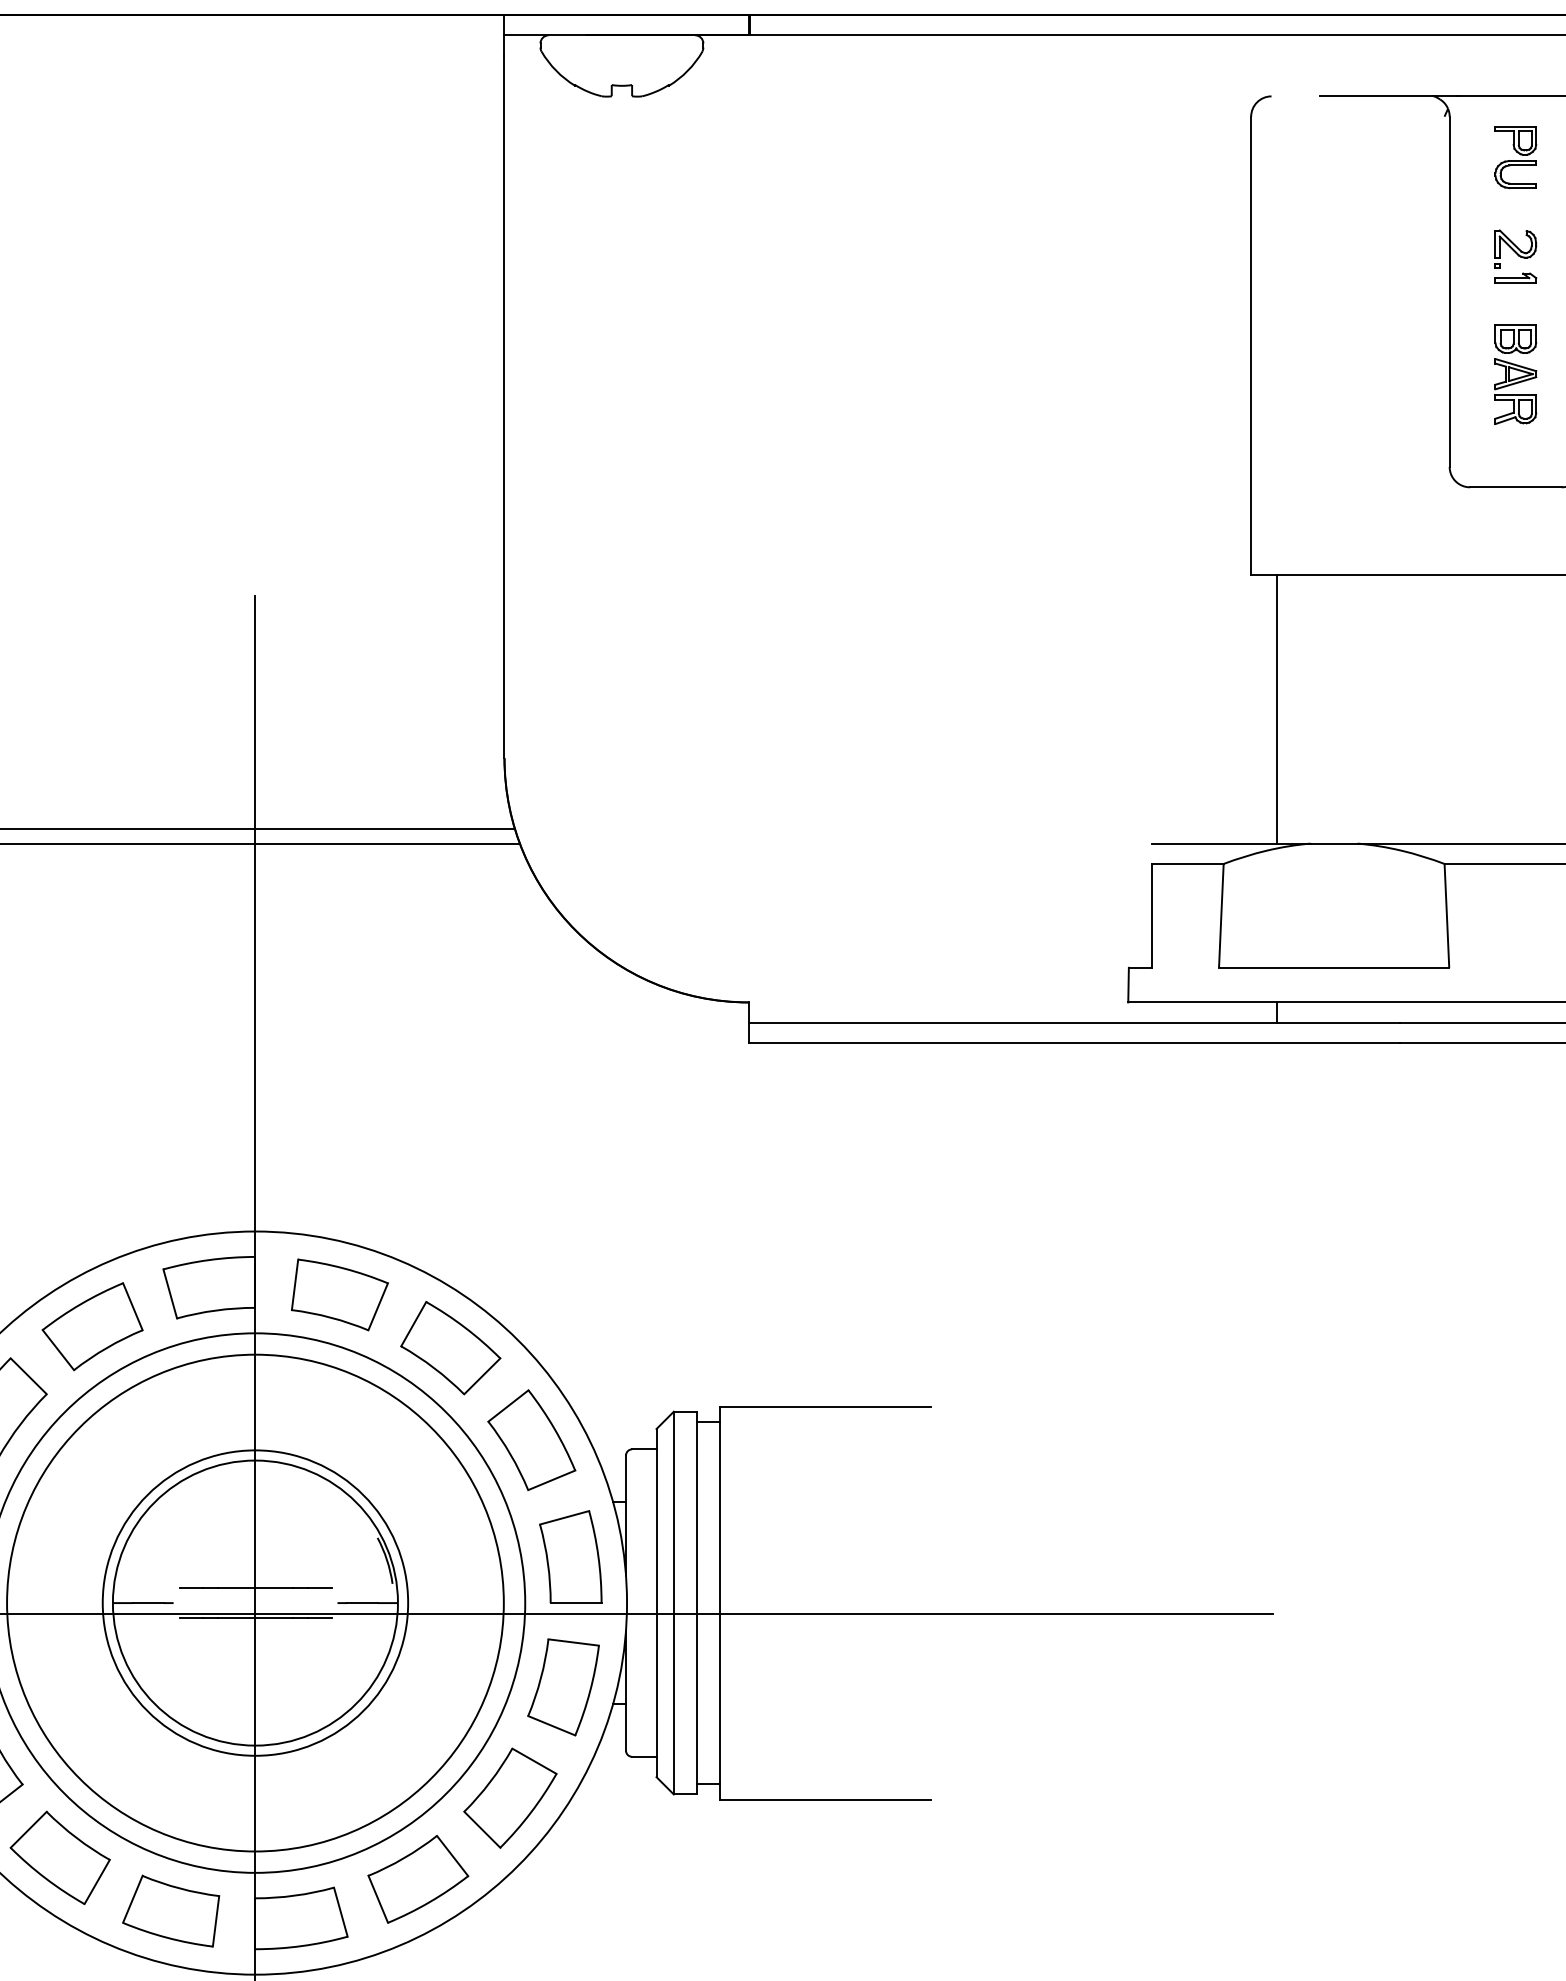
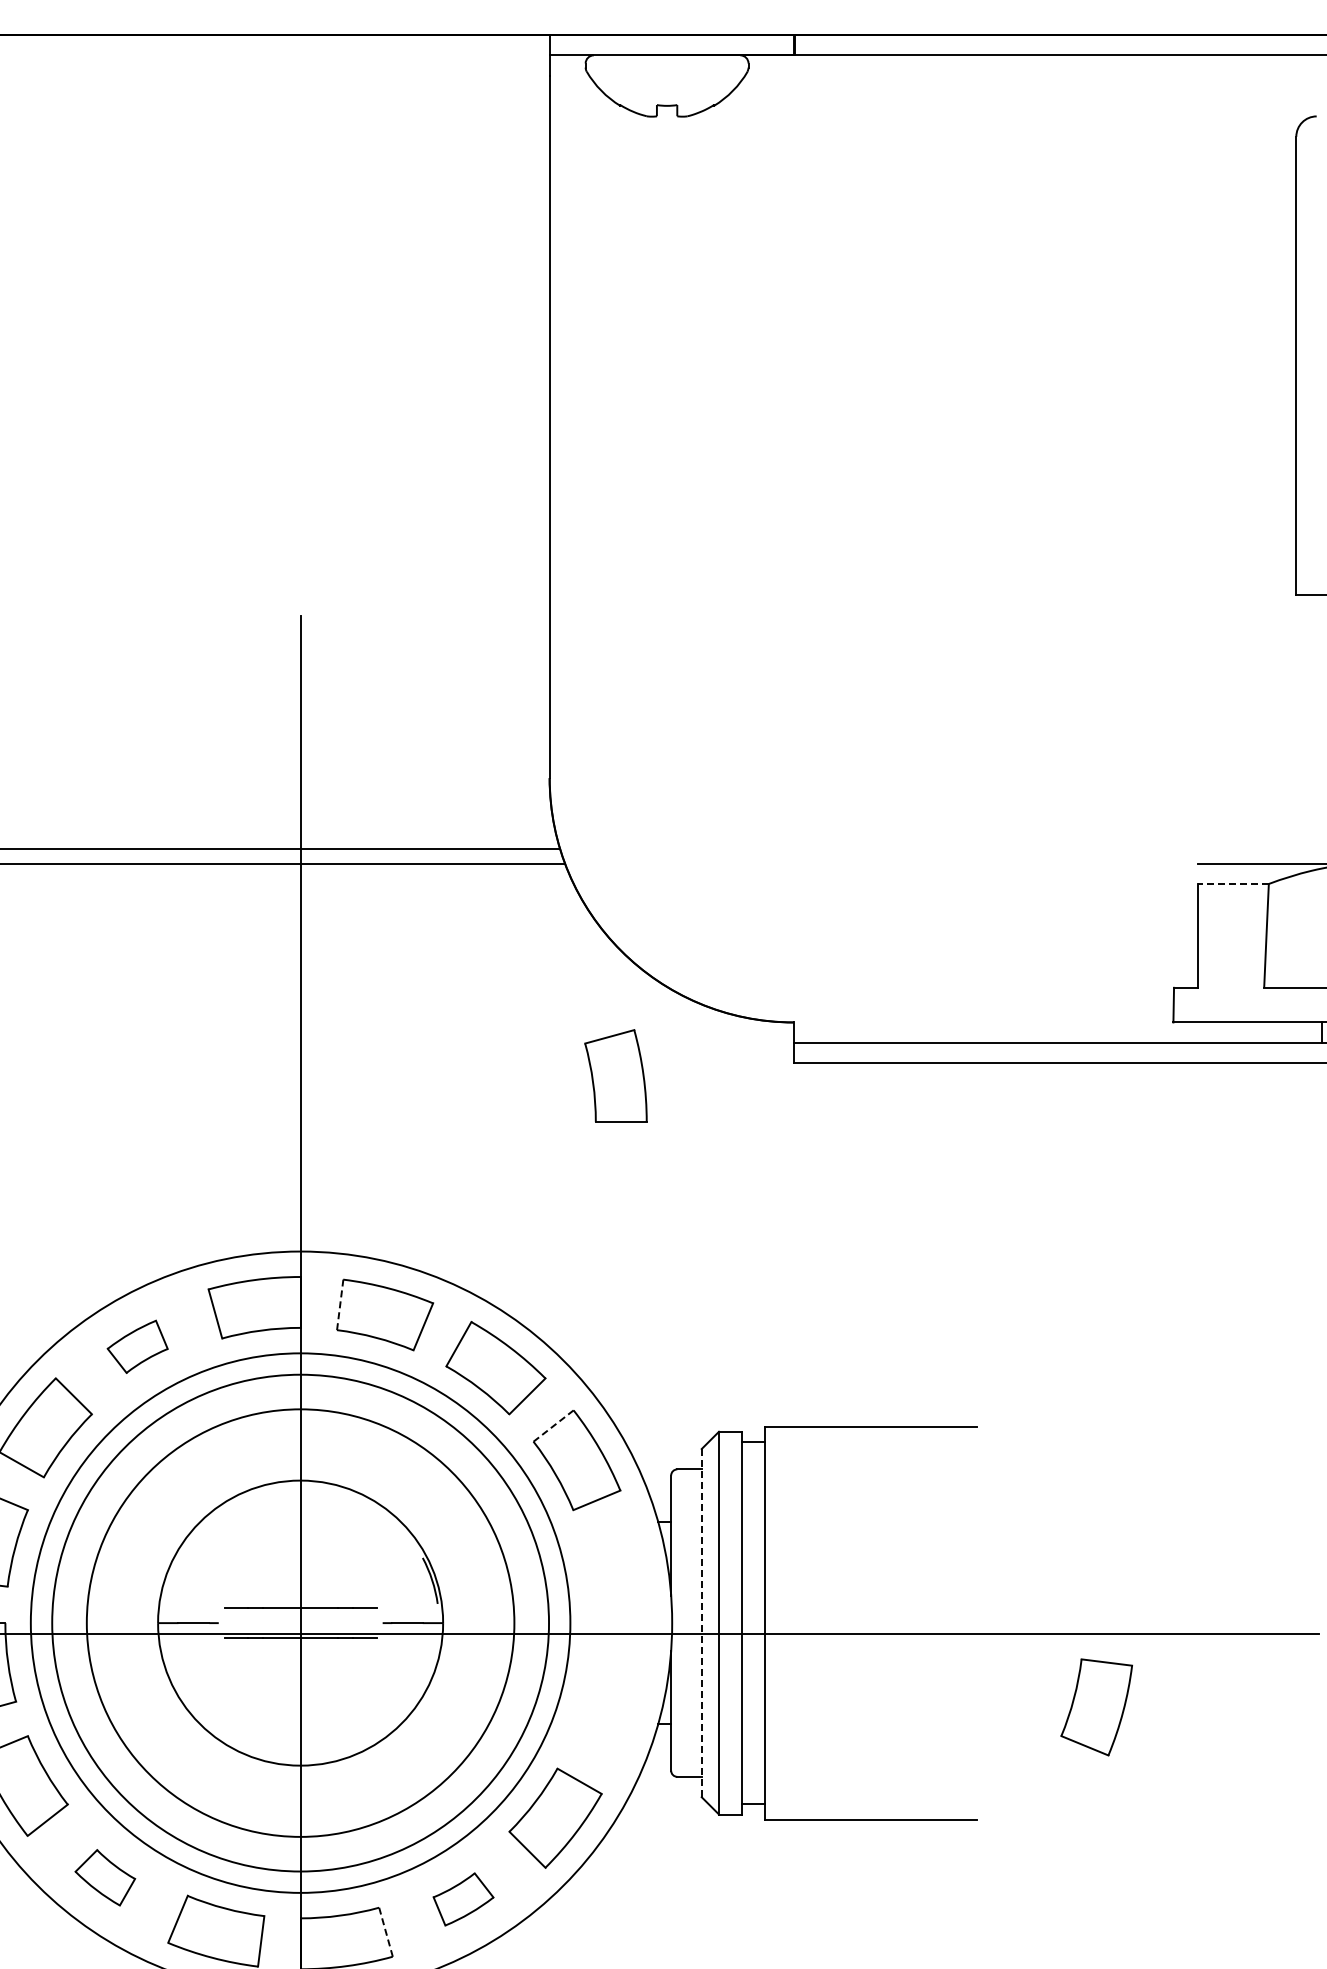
line: (1276, 708) -> (1321, 728), removed
line: (1188, 863) -> (1233, 883), solid -> dashed
line: (295, 1284) -> (340, 1304), solid -> dashed
part: (92, 1326) -> (137, 1346), size x0.6
line: (508, 1405) -> (553, 1425), solid -> dashed
part: (570, 1556) -> (615, 1075), moved
circle: (255, 1602) -> (300, 1622), size x1.4
line: (656, 1603) -> (701, 1623), solid -> dashed
part: (563, 1687) -> (1096, 1707), moved
part: (59, 1857) -> (104, 1877), size x0.6
part: (418, 1879) -> (463, 1899), size x0.6
line: (341, 1912) -> (386, 1932), solid -> dashed

